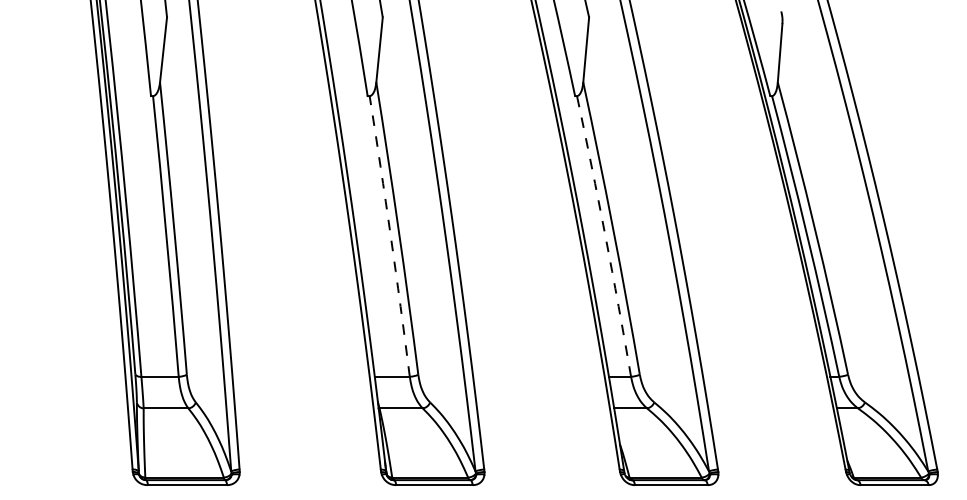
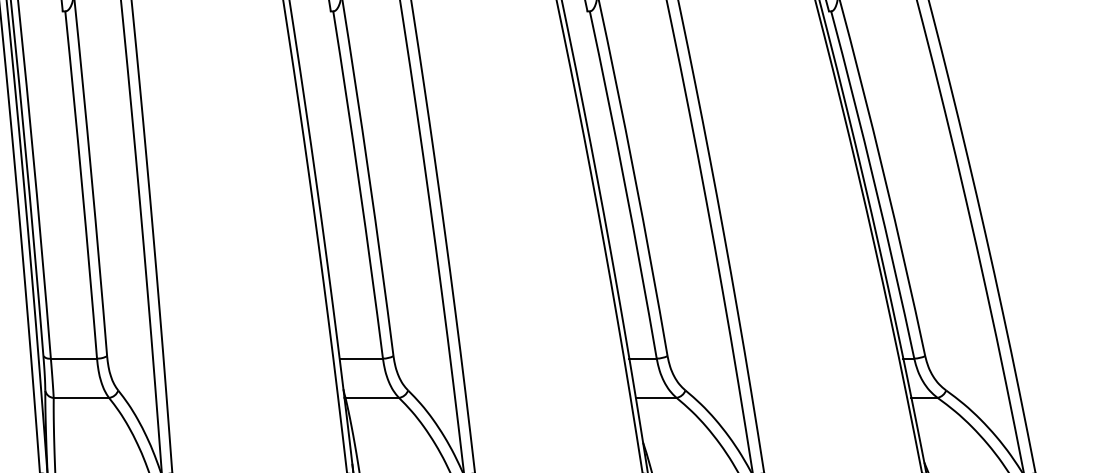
arc: (390, 236) -> (359, 185), dashed -> solid
arc: (605, 236) -> (625, 185), dashed -> solid

